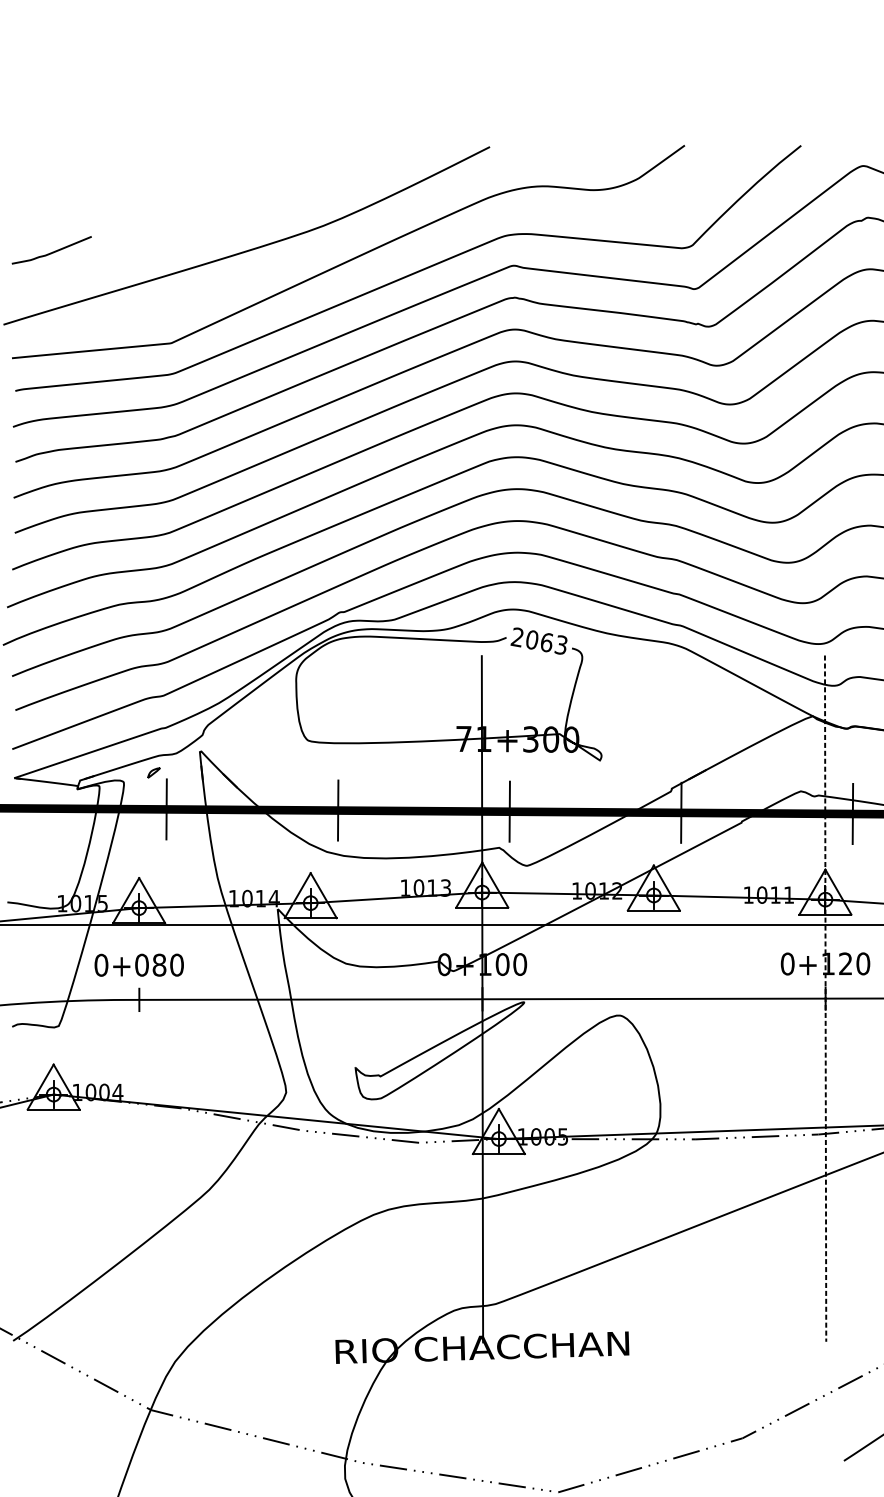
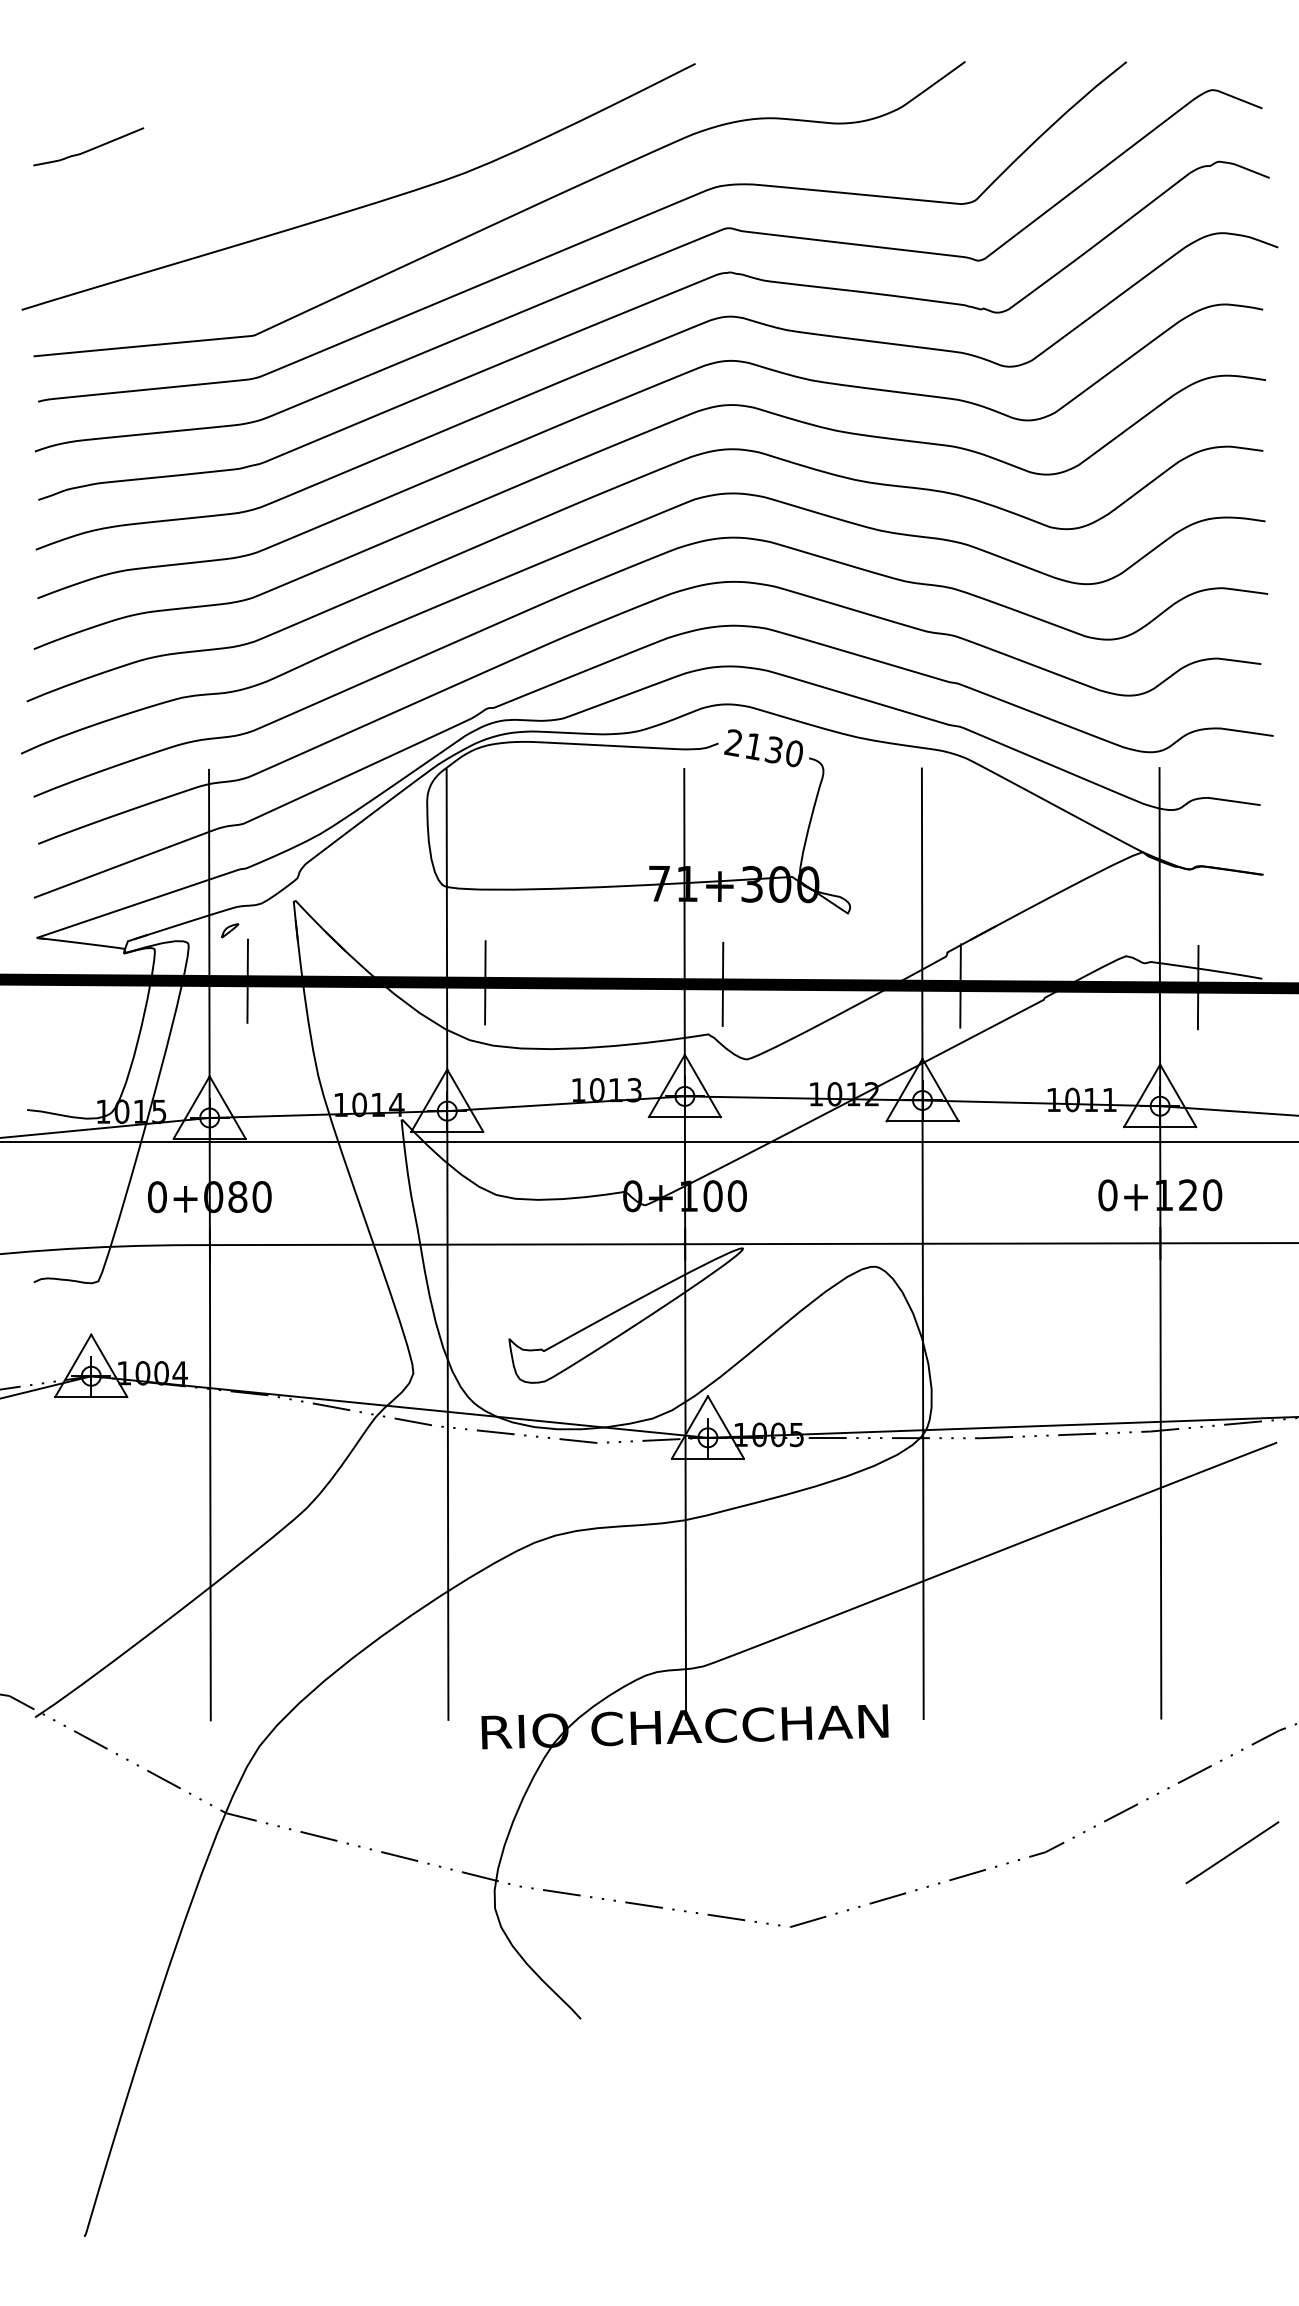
curve: (51, 252) -> (88, 149), moved
text: (546, 642) -> (773, 750), 2063 -> 2130
line: (653, 998) -> (922, 1243), added
line: (825, 998) -> (1160, 1243), dashed -> solid
line: (139, 999) -> (209, 1244), added
line: (310, 999) -> (447, 1244), added

